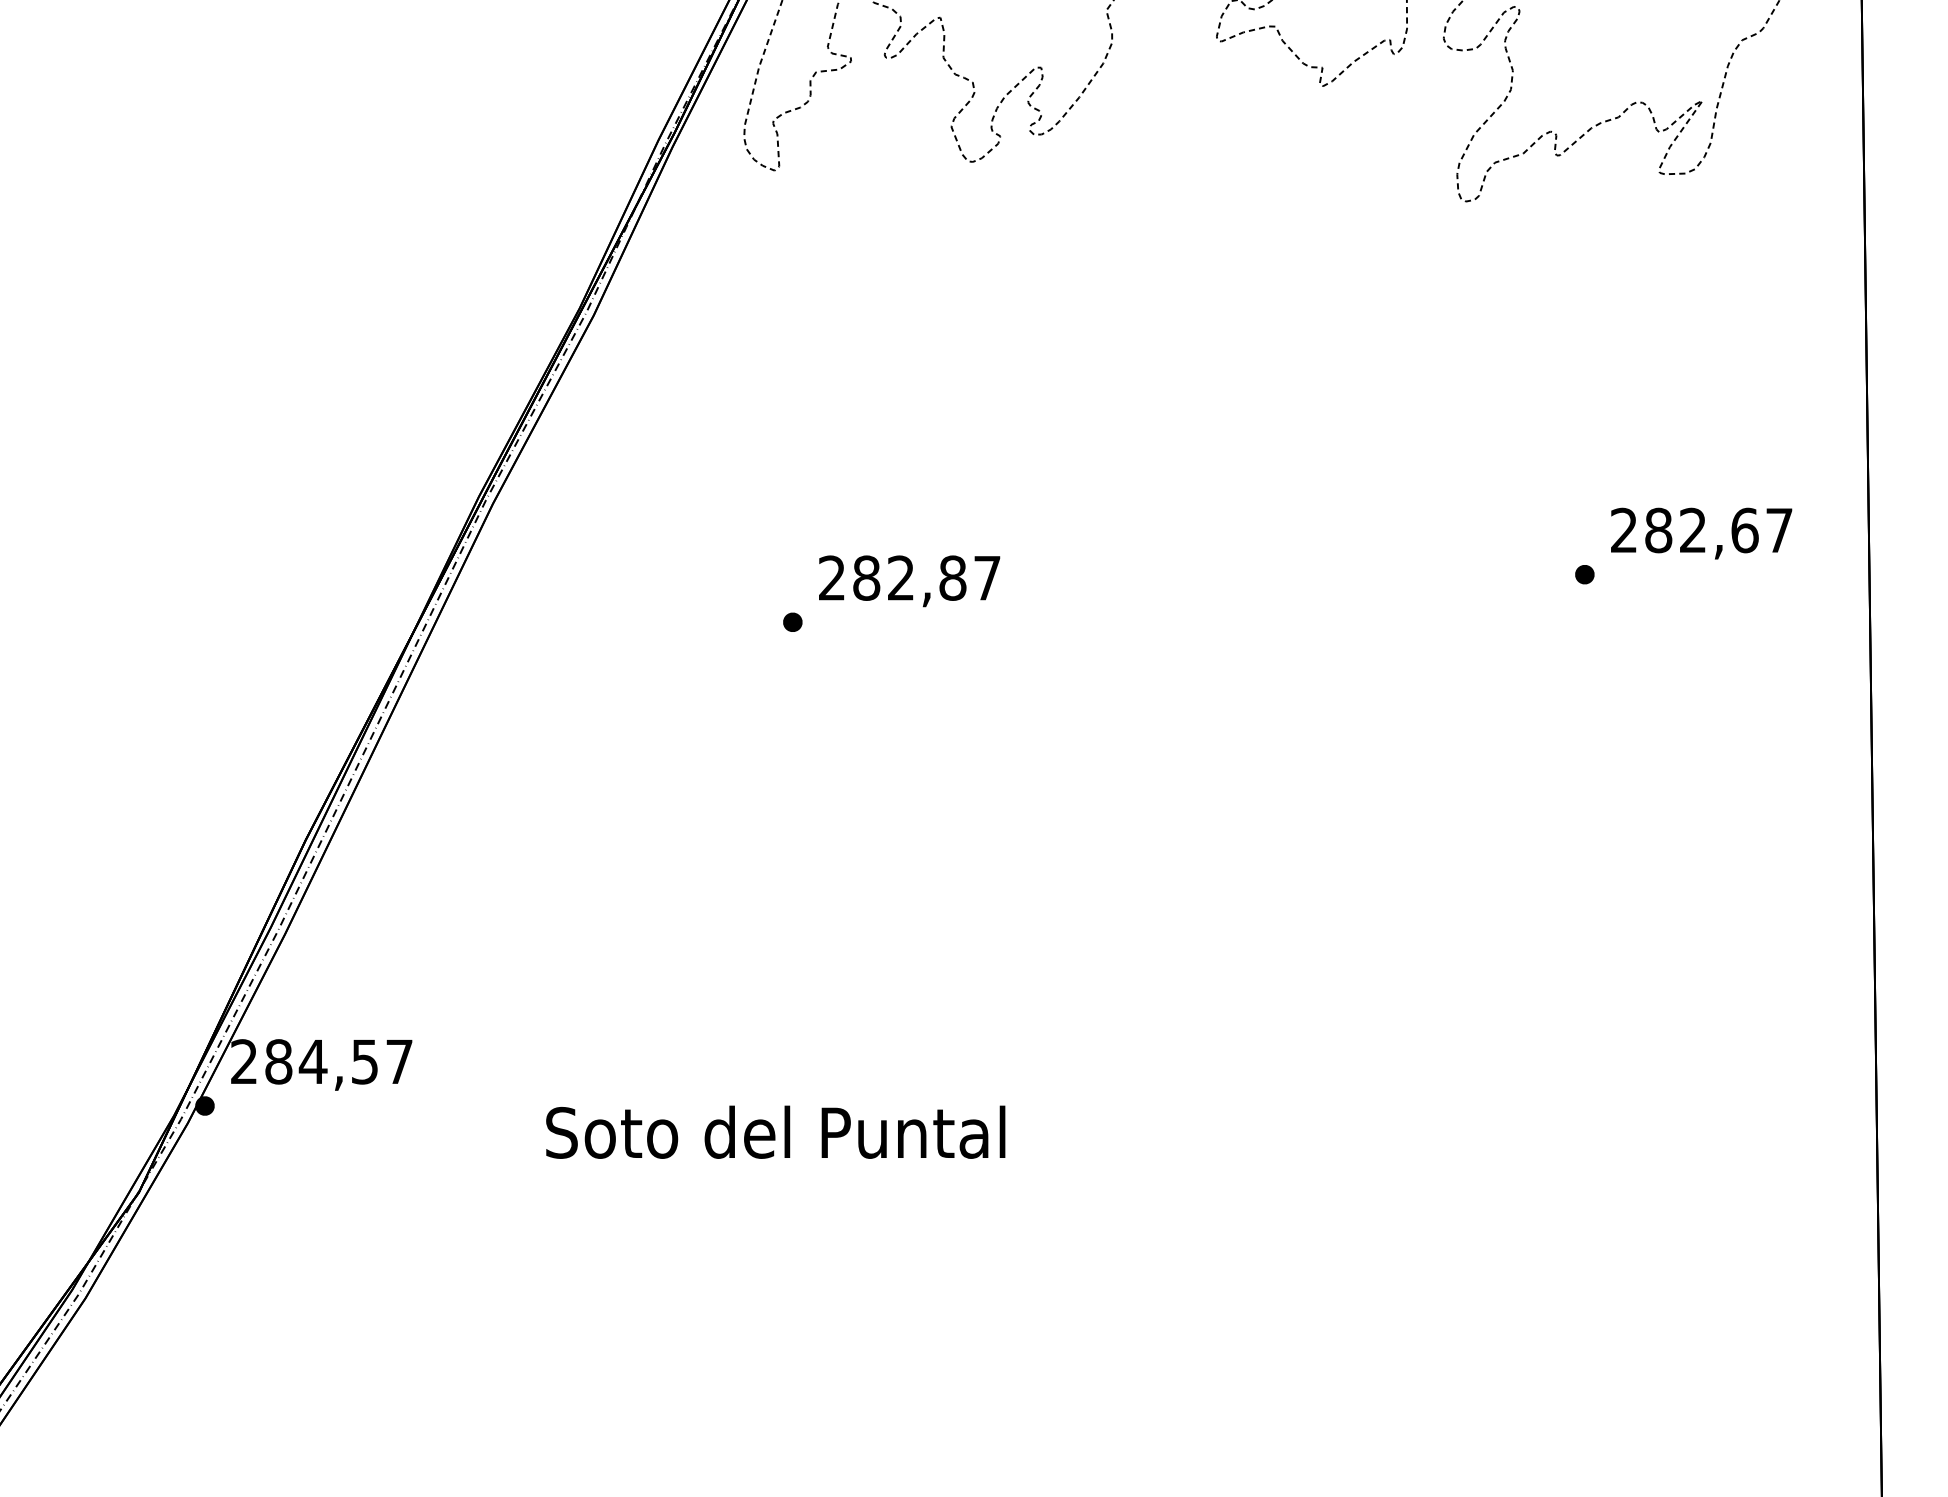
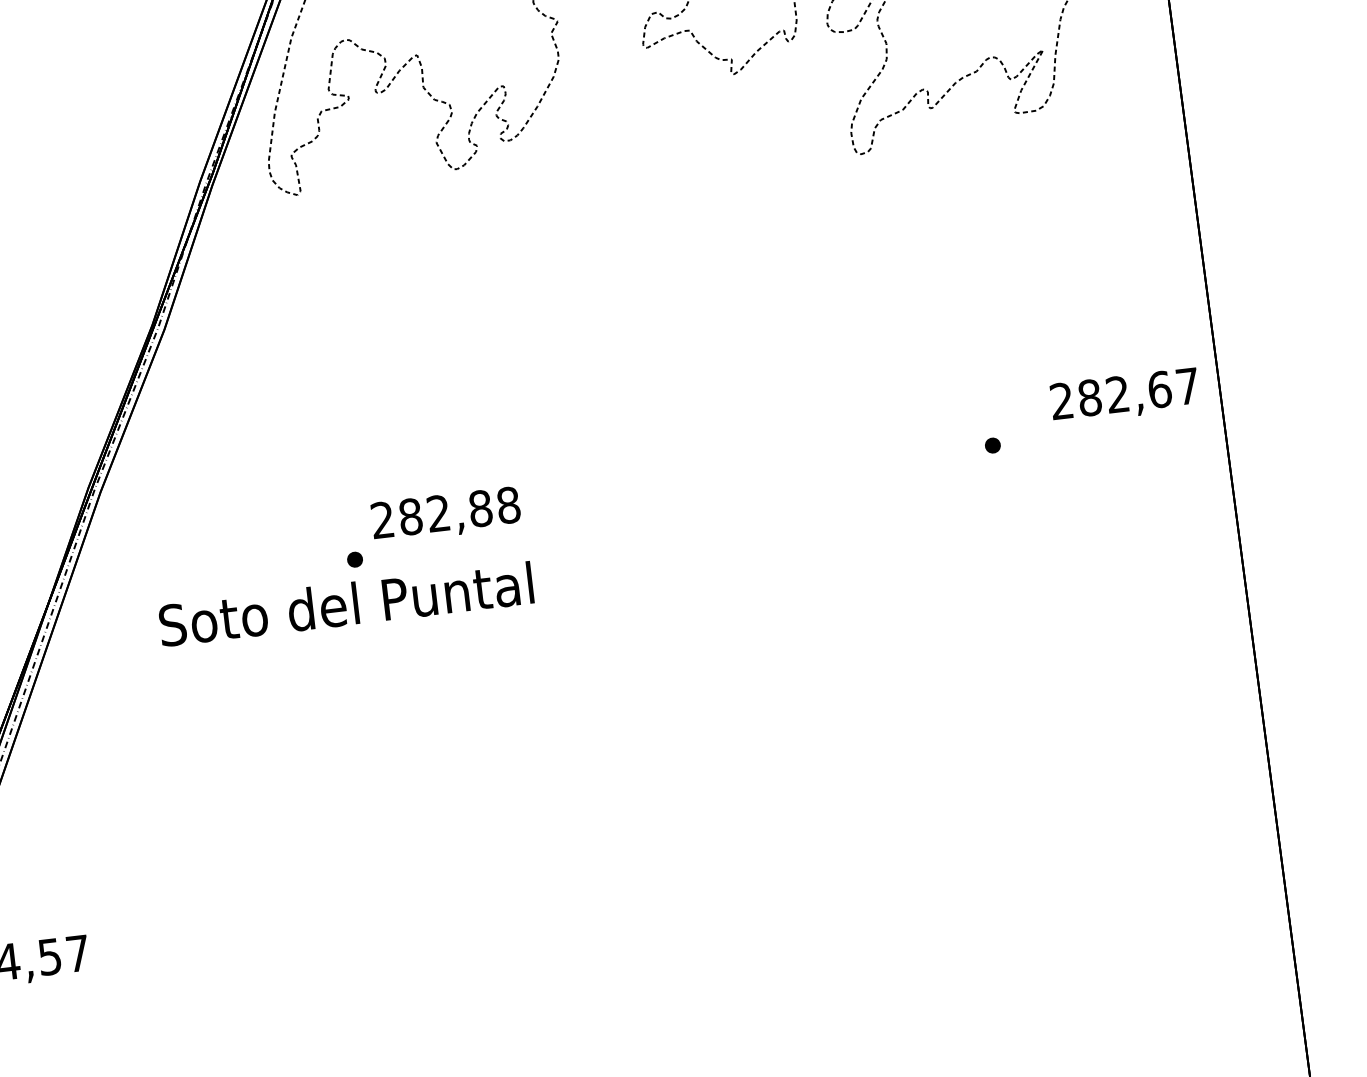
text: (1701, 533) -> (1124, 396), moved
text: (987, 577) -> (508, 504), 282,87 -> 282,88
text: (775, 1131) -> (345, 603), moved

